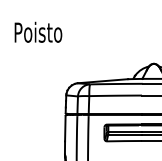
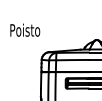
text: (38, 31) -> (25, 29), moved

